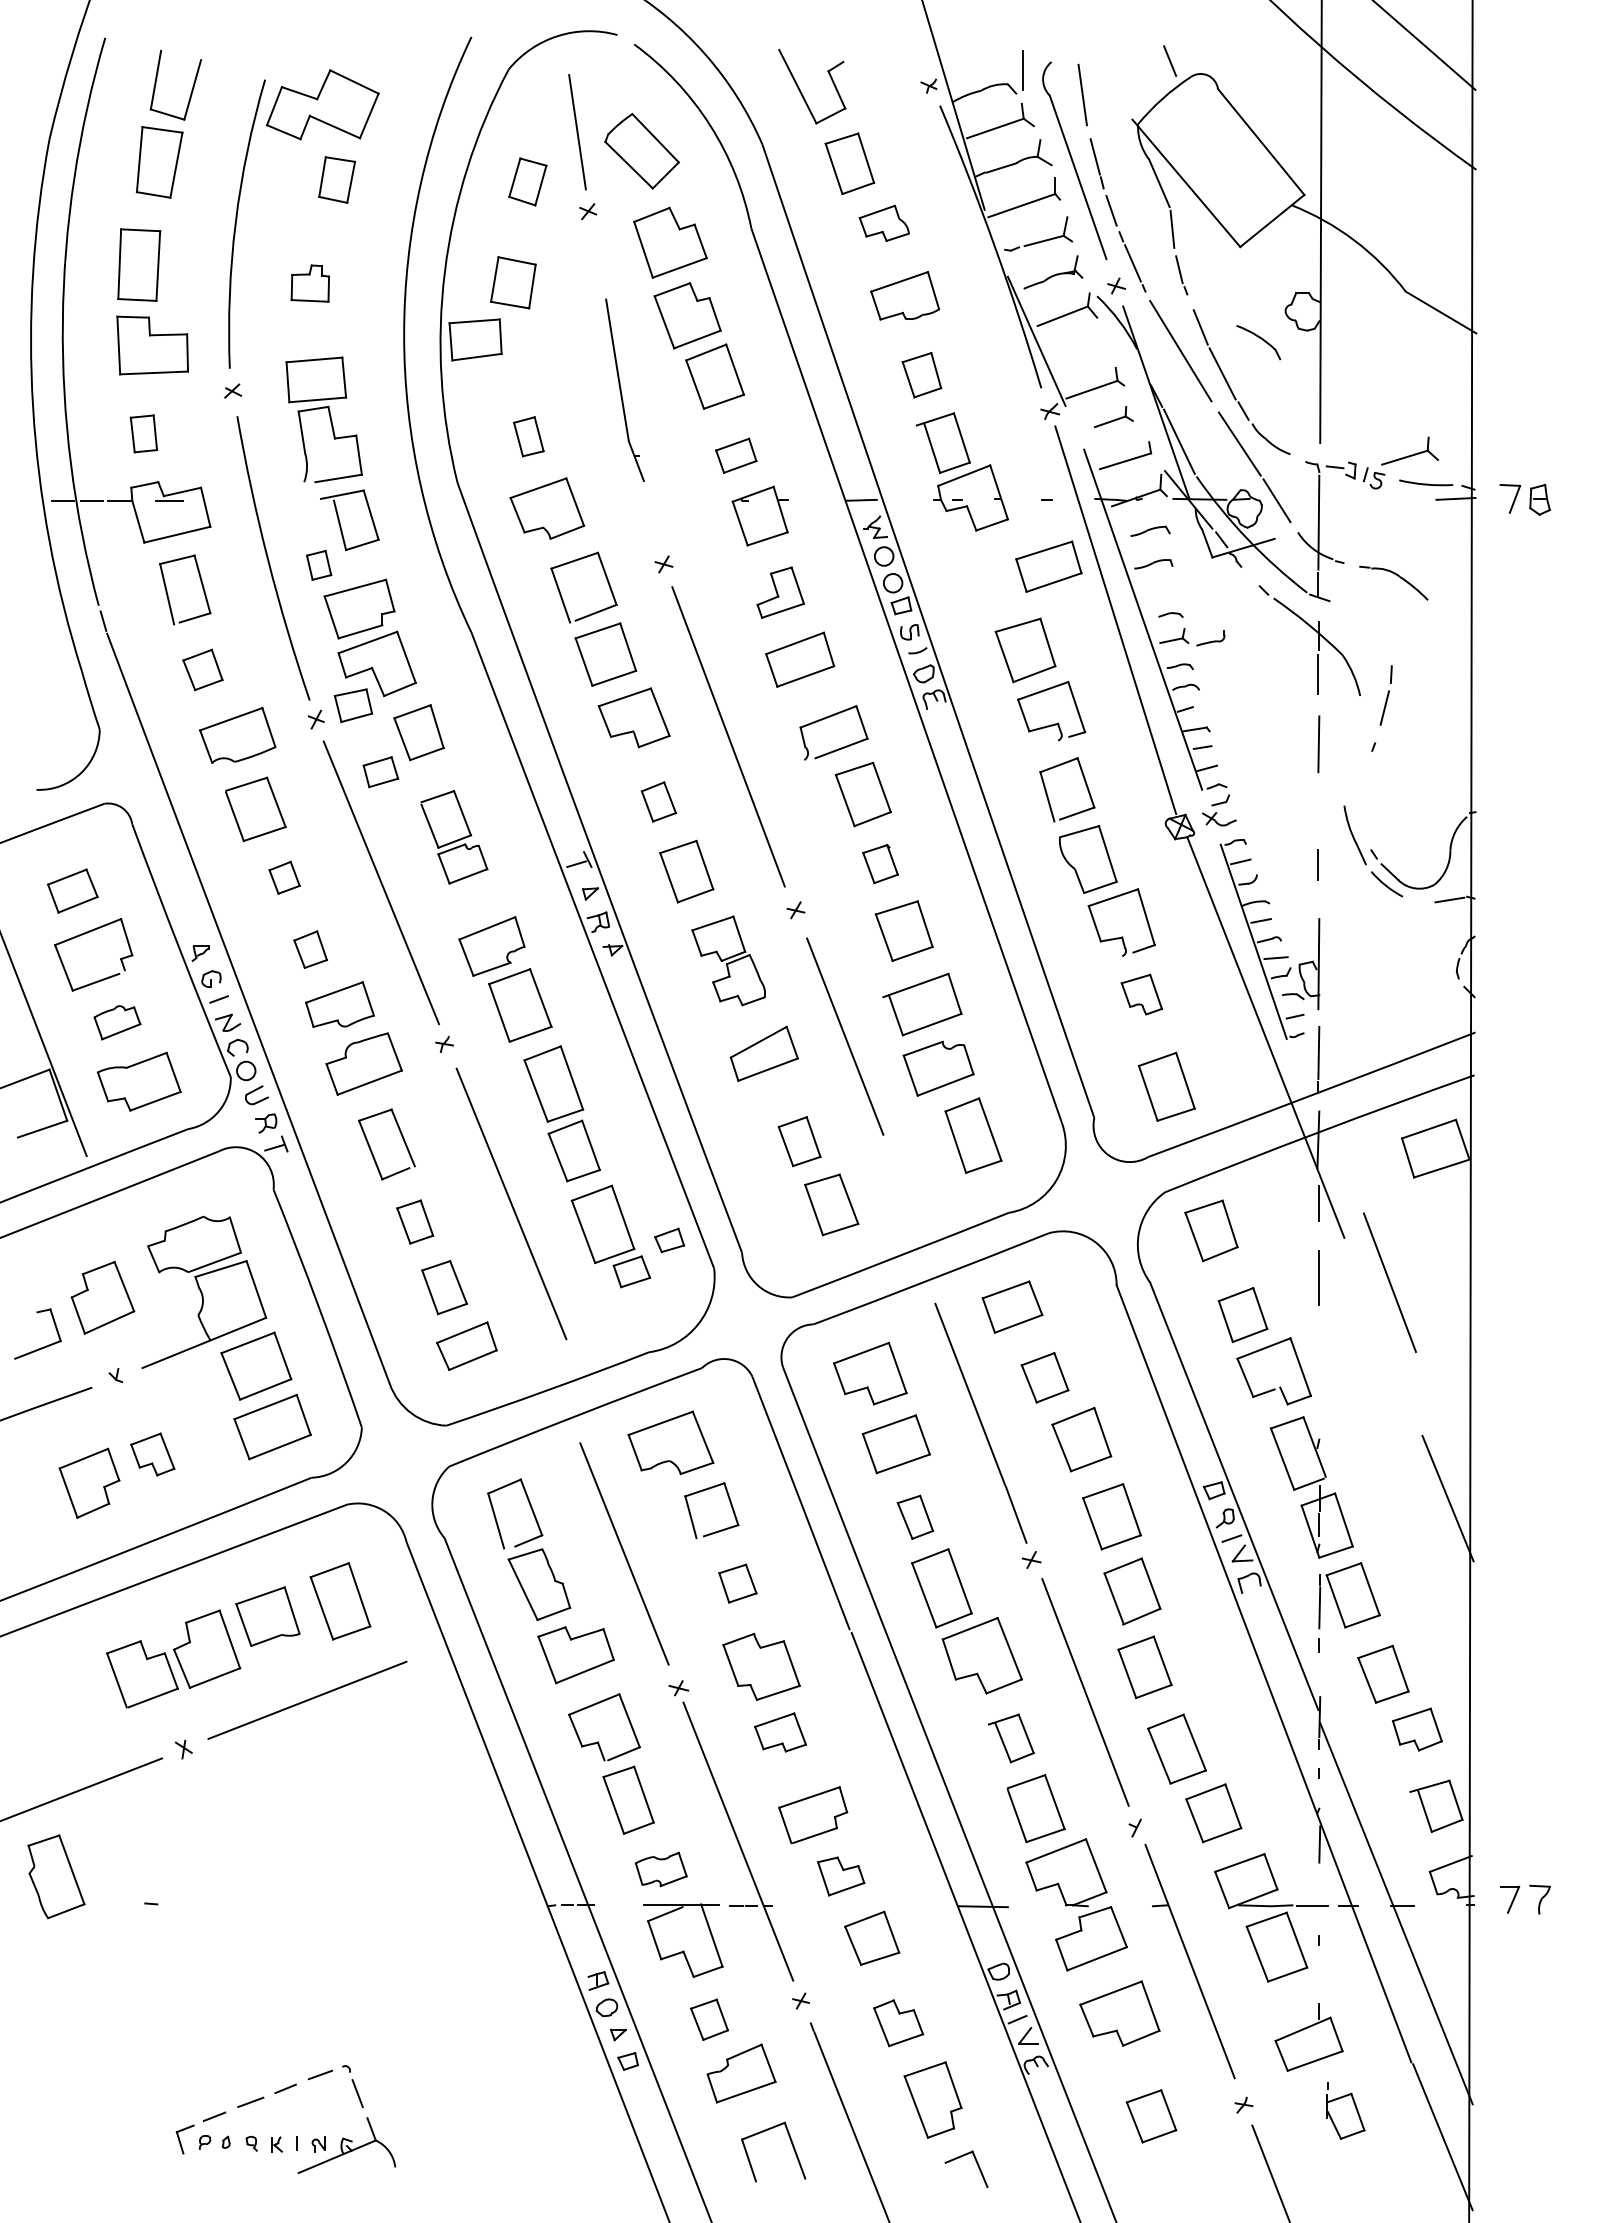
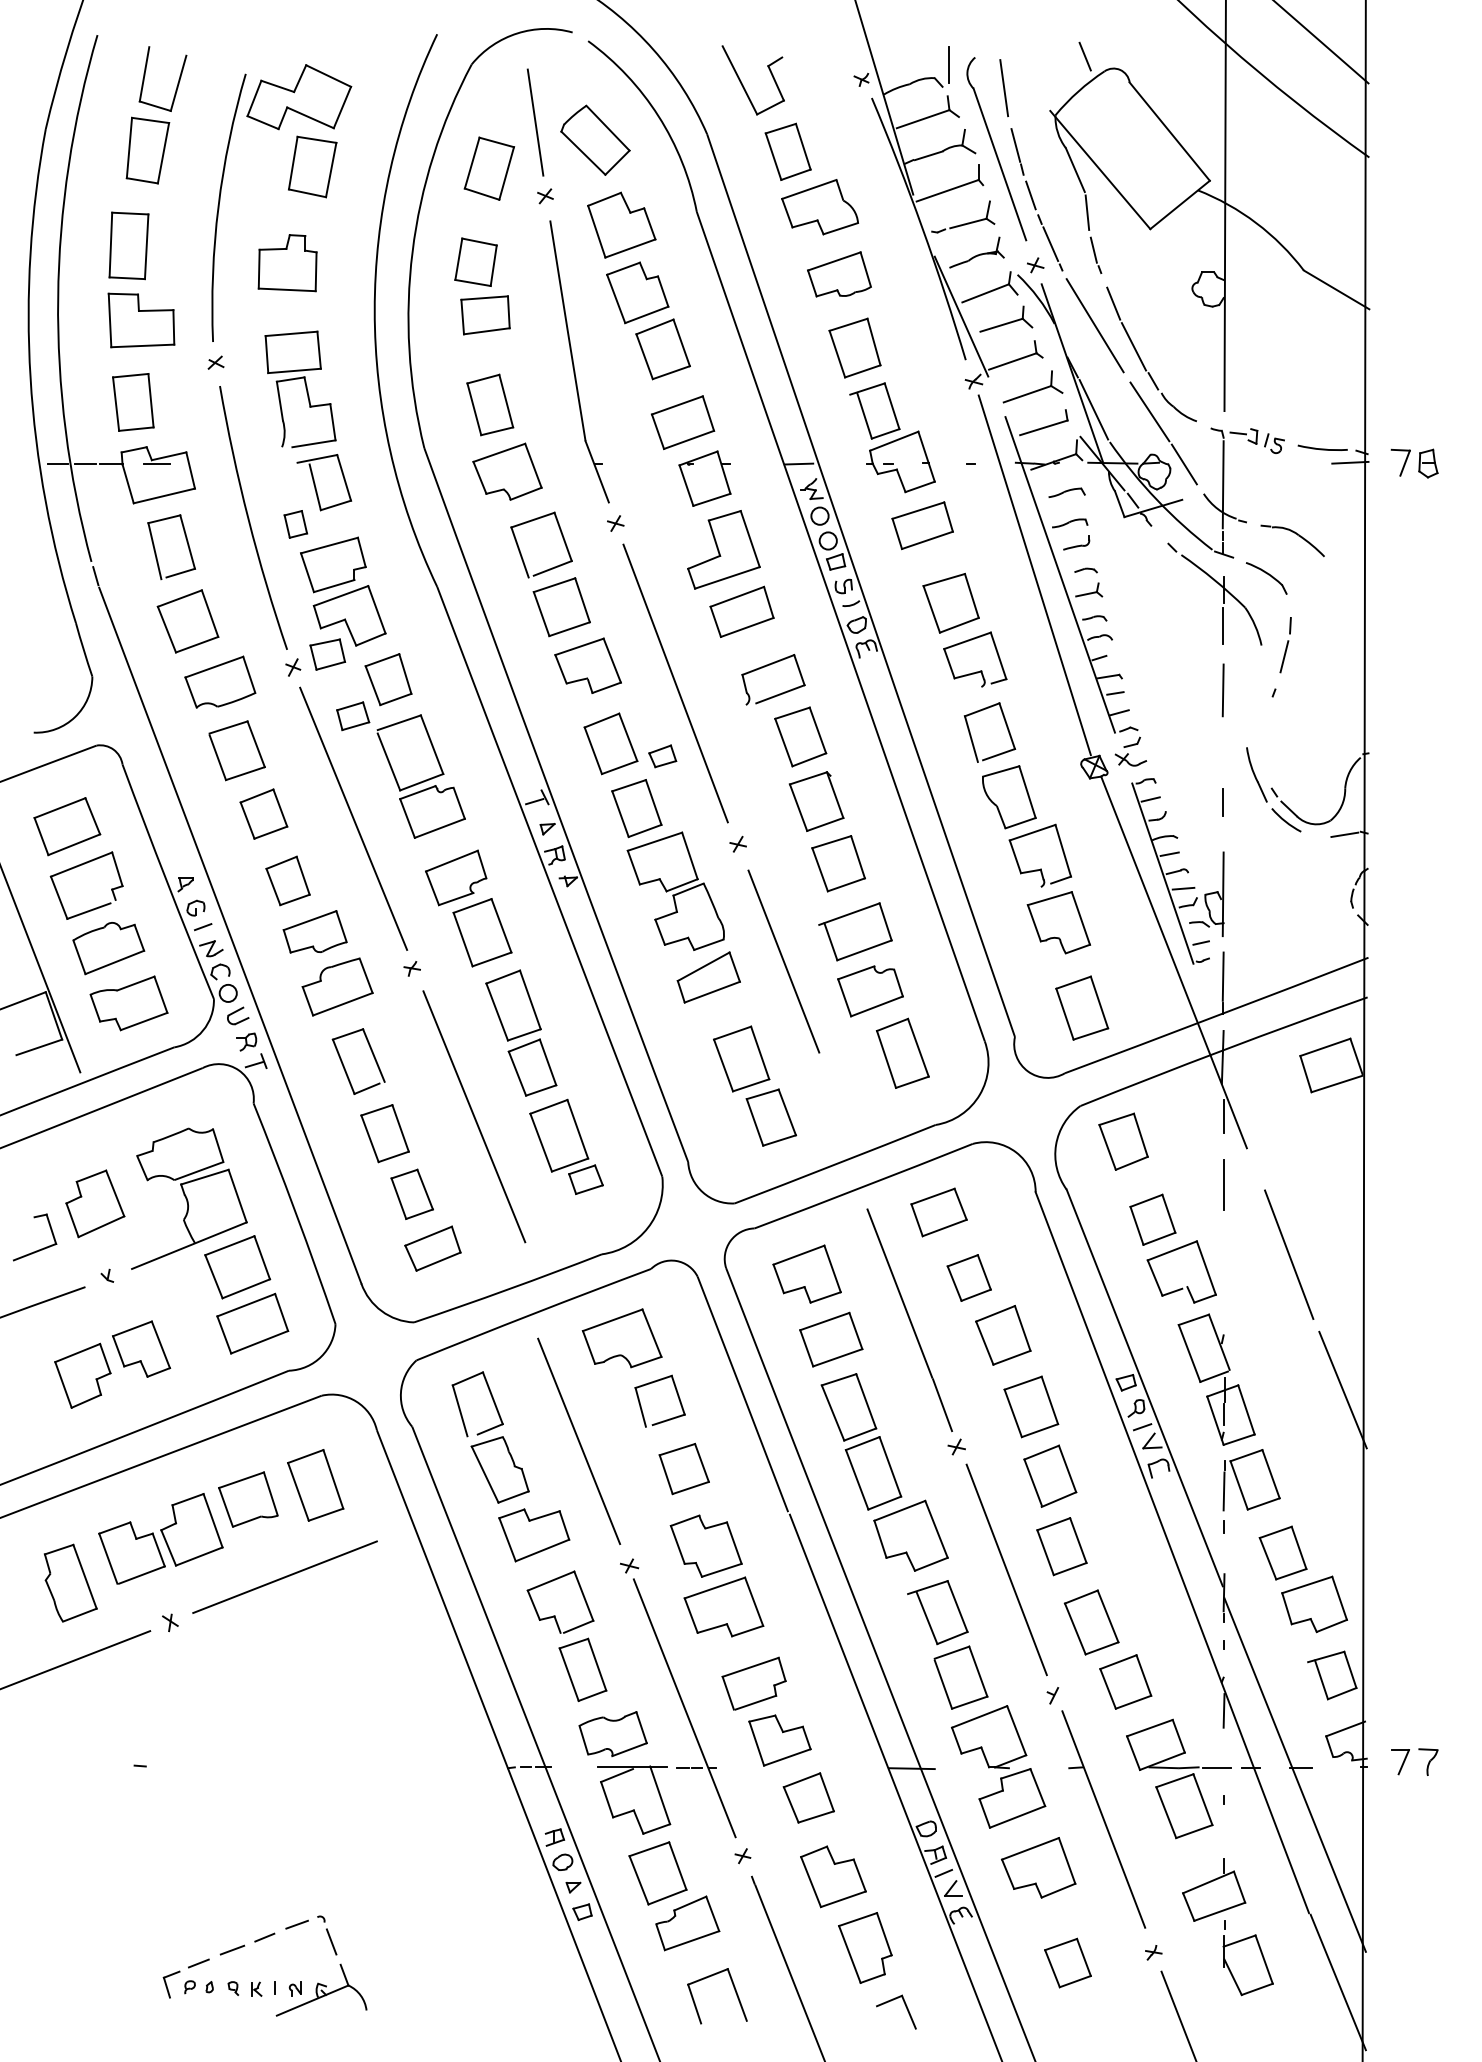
part: (336, 179) -> (311, 166), size x1.43
part: (527, 181) -> (489, 168), size x1.43
part: (884, 223) -> (820, 207), size x1.67
part: (310, 283) -> (287, 262), size x1.67
part: (475, 339) -> (485, 314), moved
part: (1258, 342) -> (1266, 578), moved
part: (921, 374) -> (854, 347), size x1.43
part: (624, 389) -> (579, 361), size x1.67
part: (1113, 416) -> (1032, 386), size x1.67
part: (143, 433) -> (132, 402), size x1.67
part: (528, 436) -> (490, 404), size x1.67
part: (1409, 450) -> (1005, 318), moved
part: (735, 455) -> (682, 422), size x1.67
part: (1048, 566) -> (922, 525), moved
part: (780, 592) -> (723, 549), size x1.67
part: (1210, 638) -> (1076, 543), moved
part: (202, 669) -> (187, 621), size x1.67
part: (658, 801) -> (610, 743), size x1.67
part: (454, 837) -> (421, 776), size x1.43
part: (880, 863) -> (816, 800), size x1.67
part: (284, 877) -> (263, 813), size x1.67
part: (72, 890) -> (67, 826), size x1.43
part: (310, 949) -> (287, 880), size x1.43
part: (728, 960) -> (675, 890), size x1.43
part: (1141, 994) -> (1058, 922), size x1.67
part: (117, 1022) -> (108, 948), size x1.67
part: (799, 1141) -> (741, 1058), size x1.43
part: (414, 1221) -> (384, 1133), size x1.43
part: (669, 1240) -> (662, 756), moved
line: (1389, 1282) -> (1288, 1254), moved
part: (152, 1454) -> (141, 1349), size x1.43
part: (915, 1517) -> (849, 1407), size x1.67
part: (737, 1583) -> (683, 1468), size x1.43
part: (1417, 1729) -> (1314, 1604), size x1.43
part: (780, 1732) -> (723, 1607), size x1.67
part: (1011, 1738) -> (938, 1612), size x1.43
part: (661, 1869) -> (613, 1734), size x1.43
part: (56, 1876) -> (70, 1582), moved
part: (841, 1876) -> (780, 1740), size x1.43
part: (709, 2019) -> (657, 1873), size x1.67
part: (898, 2022) -> (833, 1876), size x1.43
part: (1345, 2110) -> (1247, 1957), size x1.43

